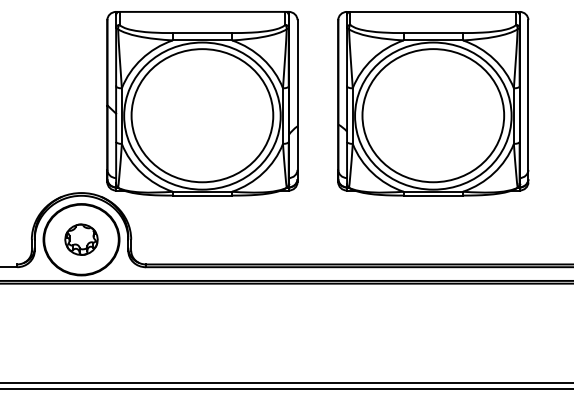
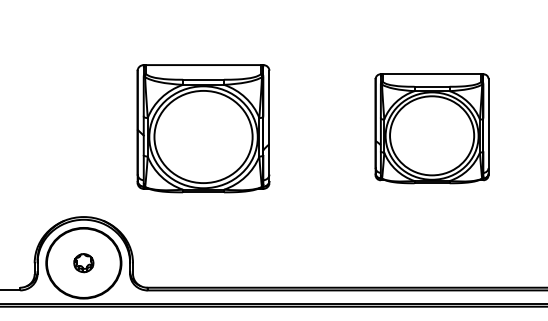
part: (202, 103) -> (203, 128), size x0.7
part: (433, 103) -> (432, 128), size x0.6
part: (81, 239) -> (83, 263), size x0.6

